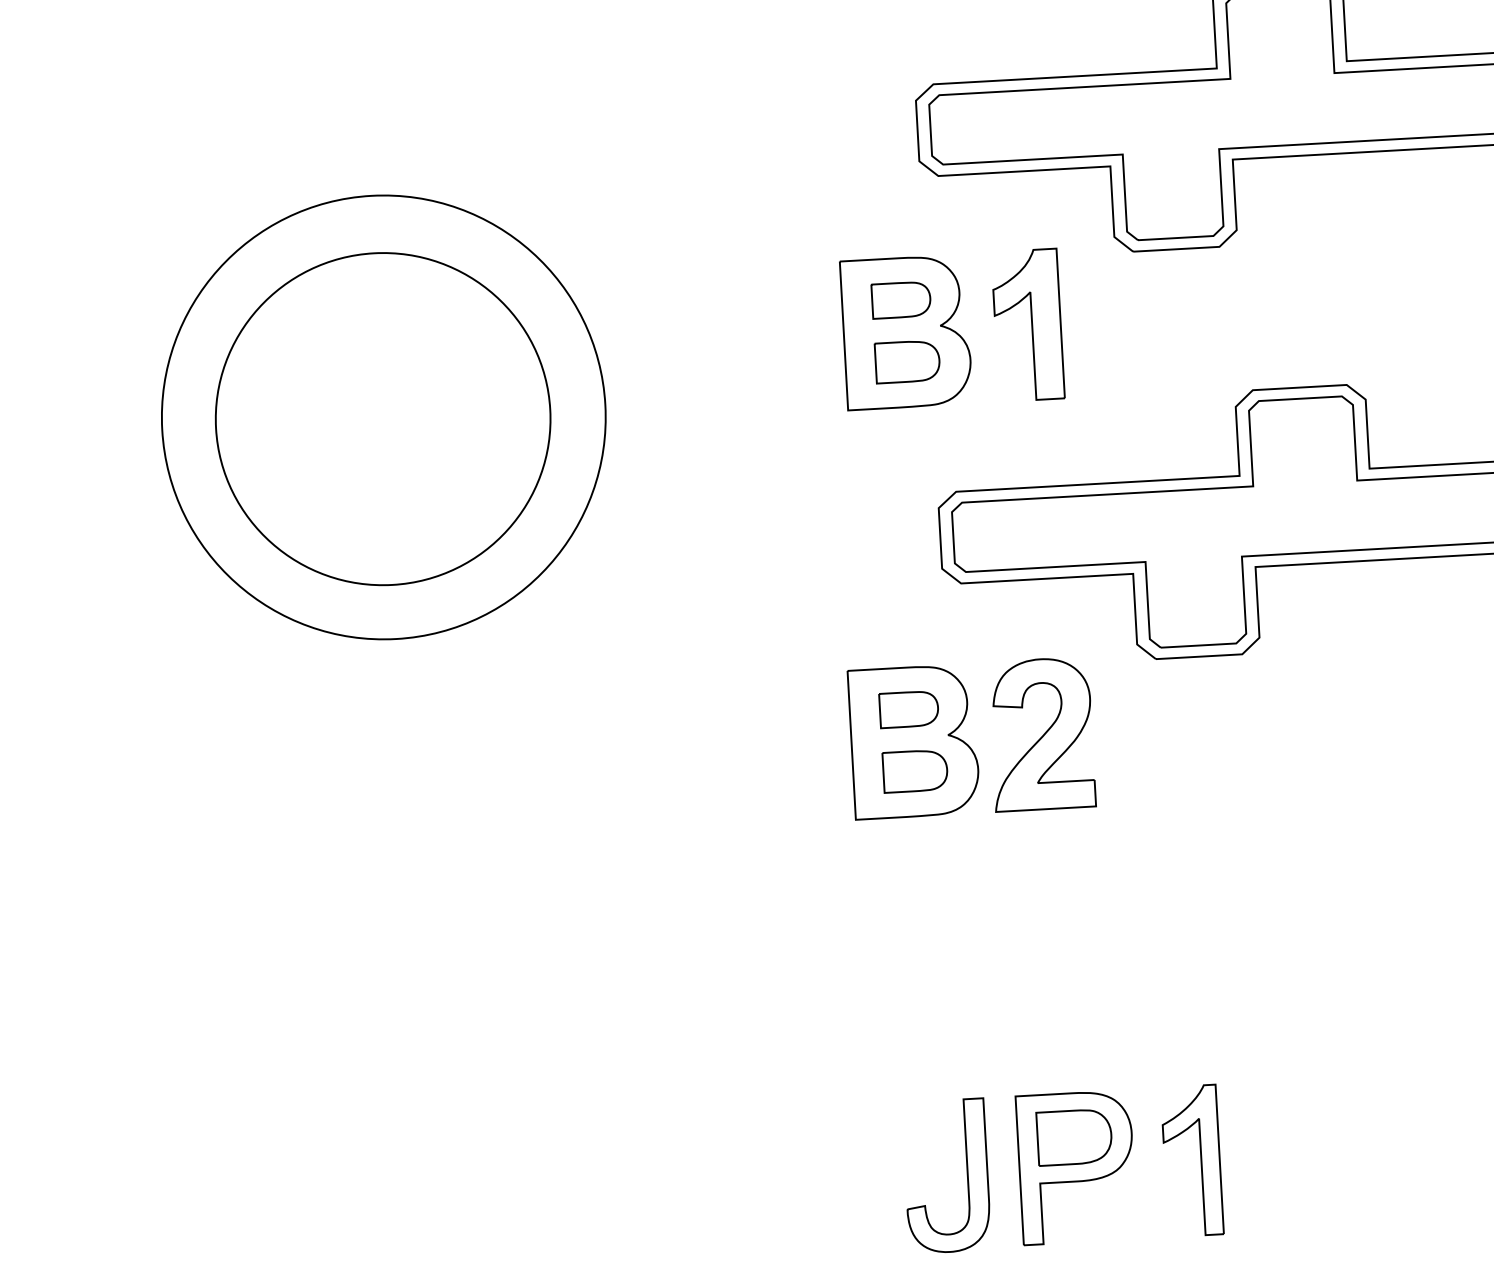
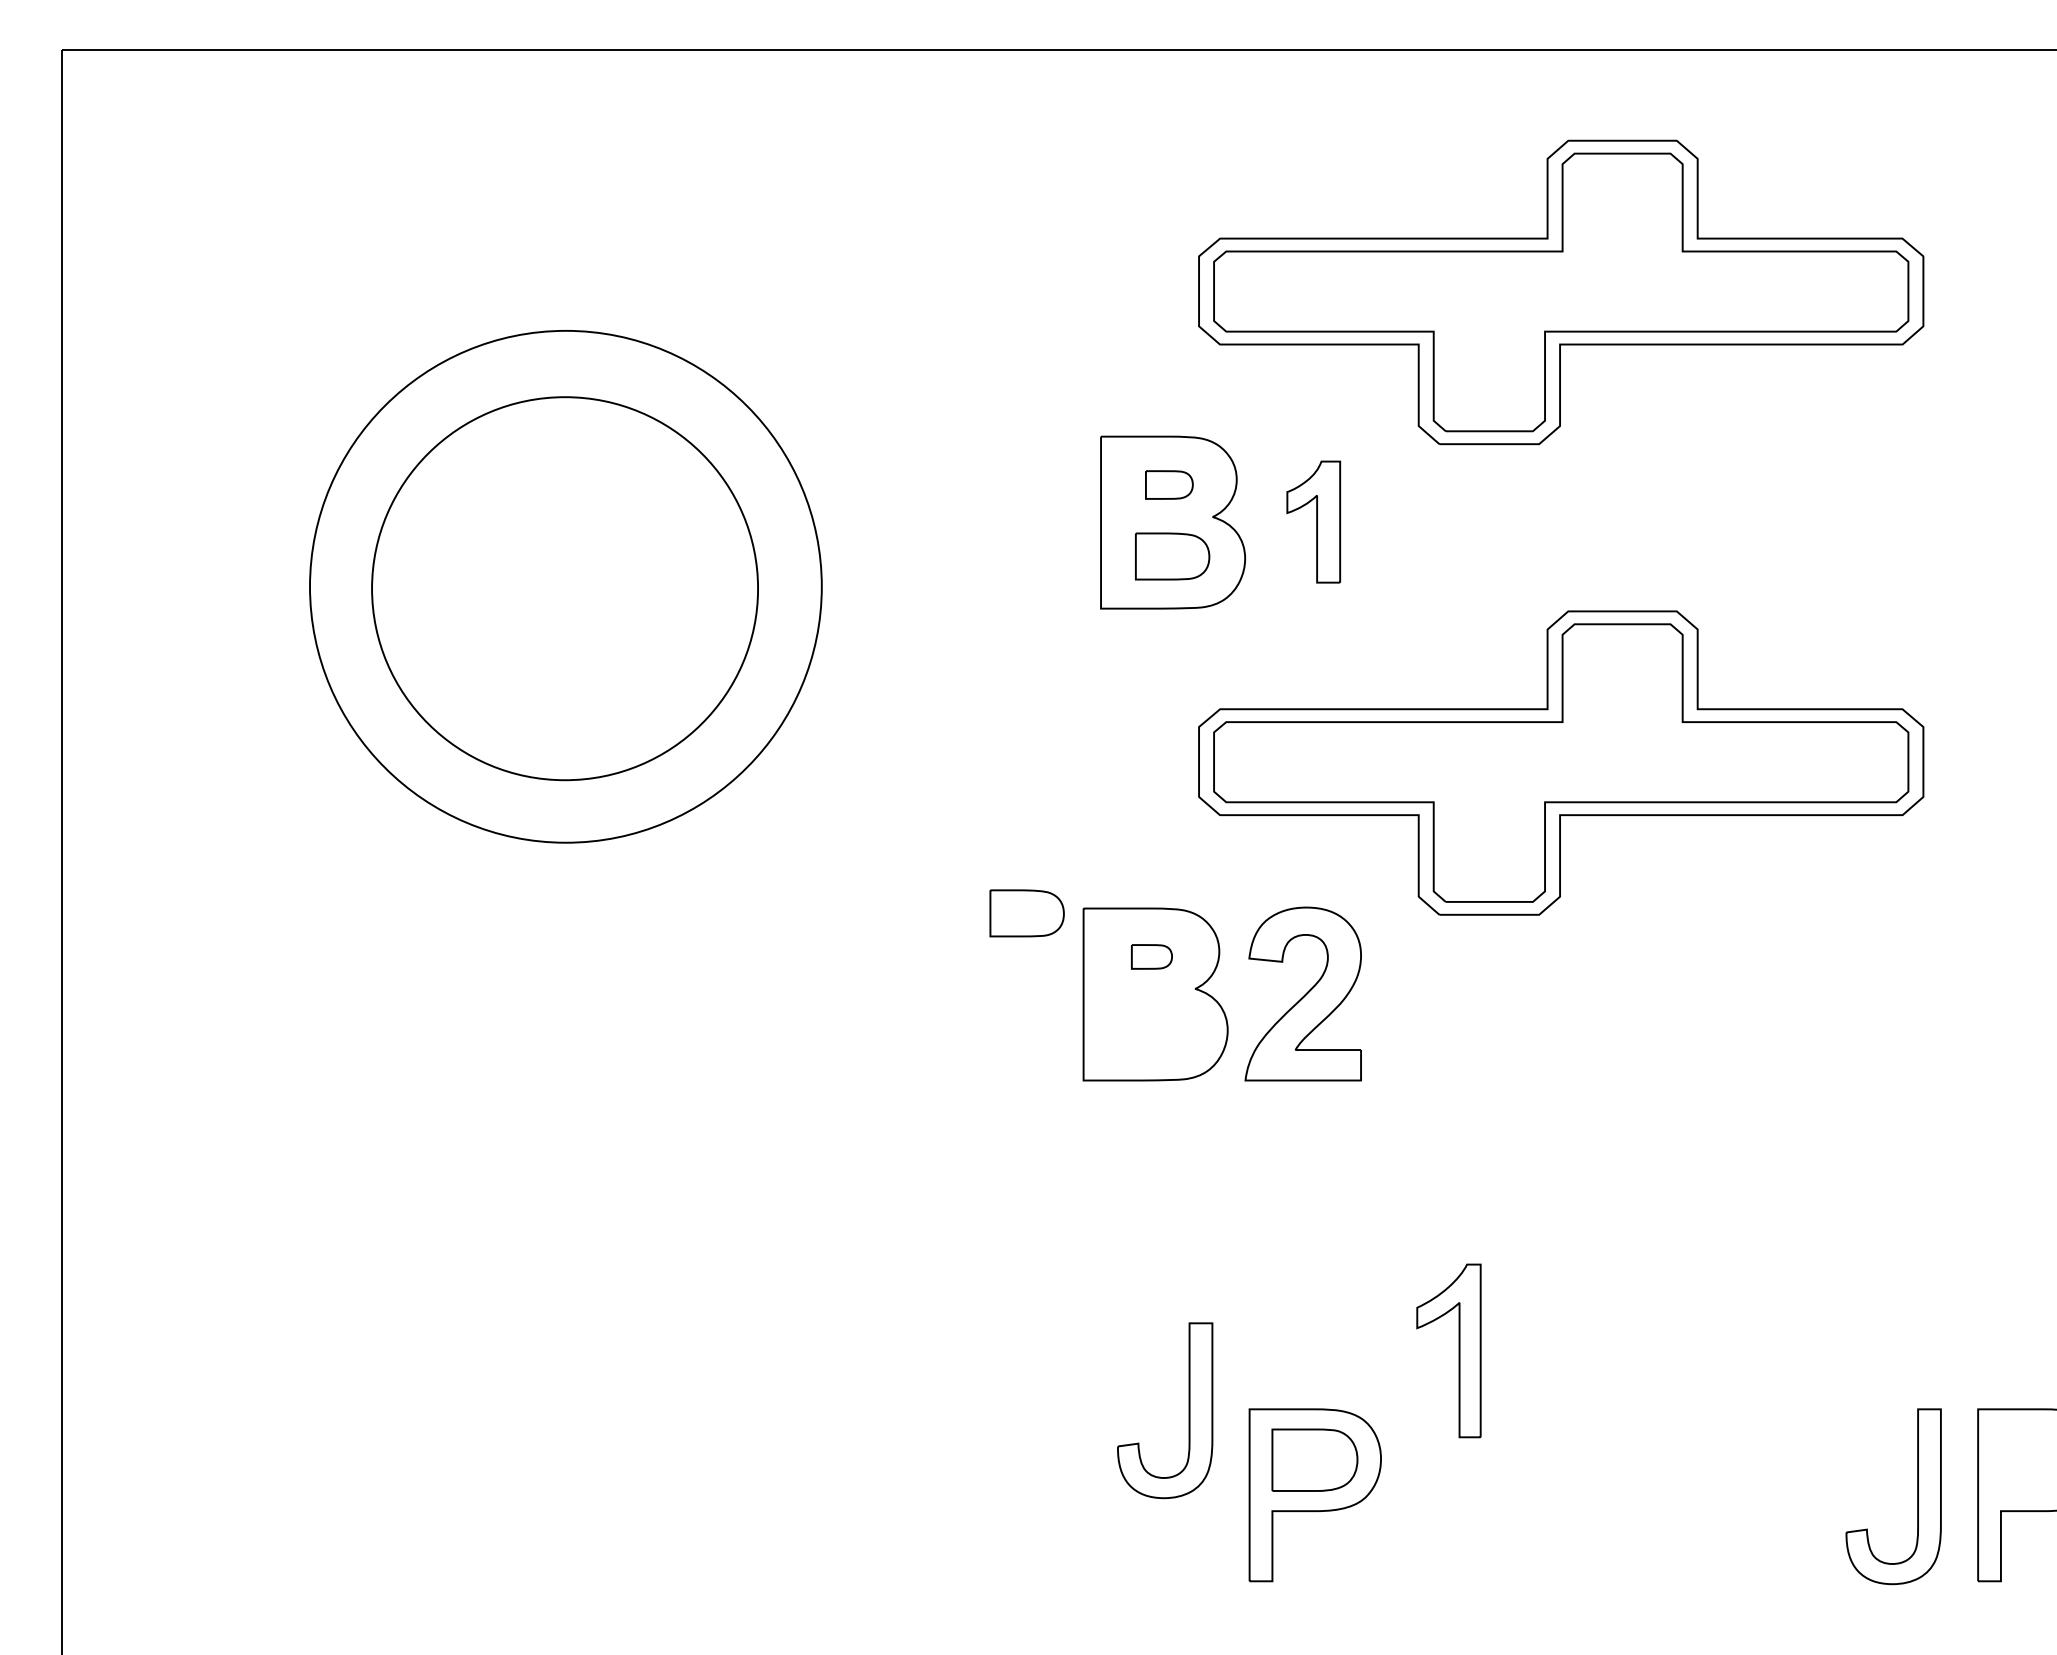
part: (901, 299) -> (1169, 484), size x0.7
part: (1027, 324) -> (1313, 521), size x0.7
part: (908, 709) -> (1151, 956), size x0.6
part: (914, 771) -> (1026, 913), moved
part: (1200, 1160) -> (1458, 1350), moved
part: (966, 1174) -> (1188, 1410), moved

